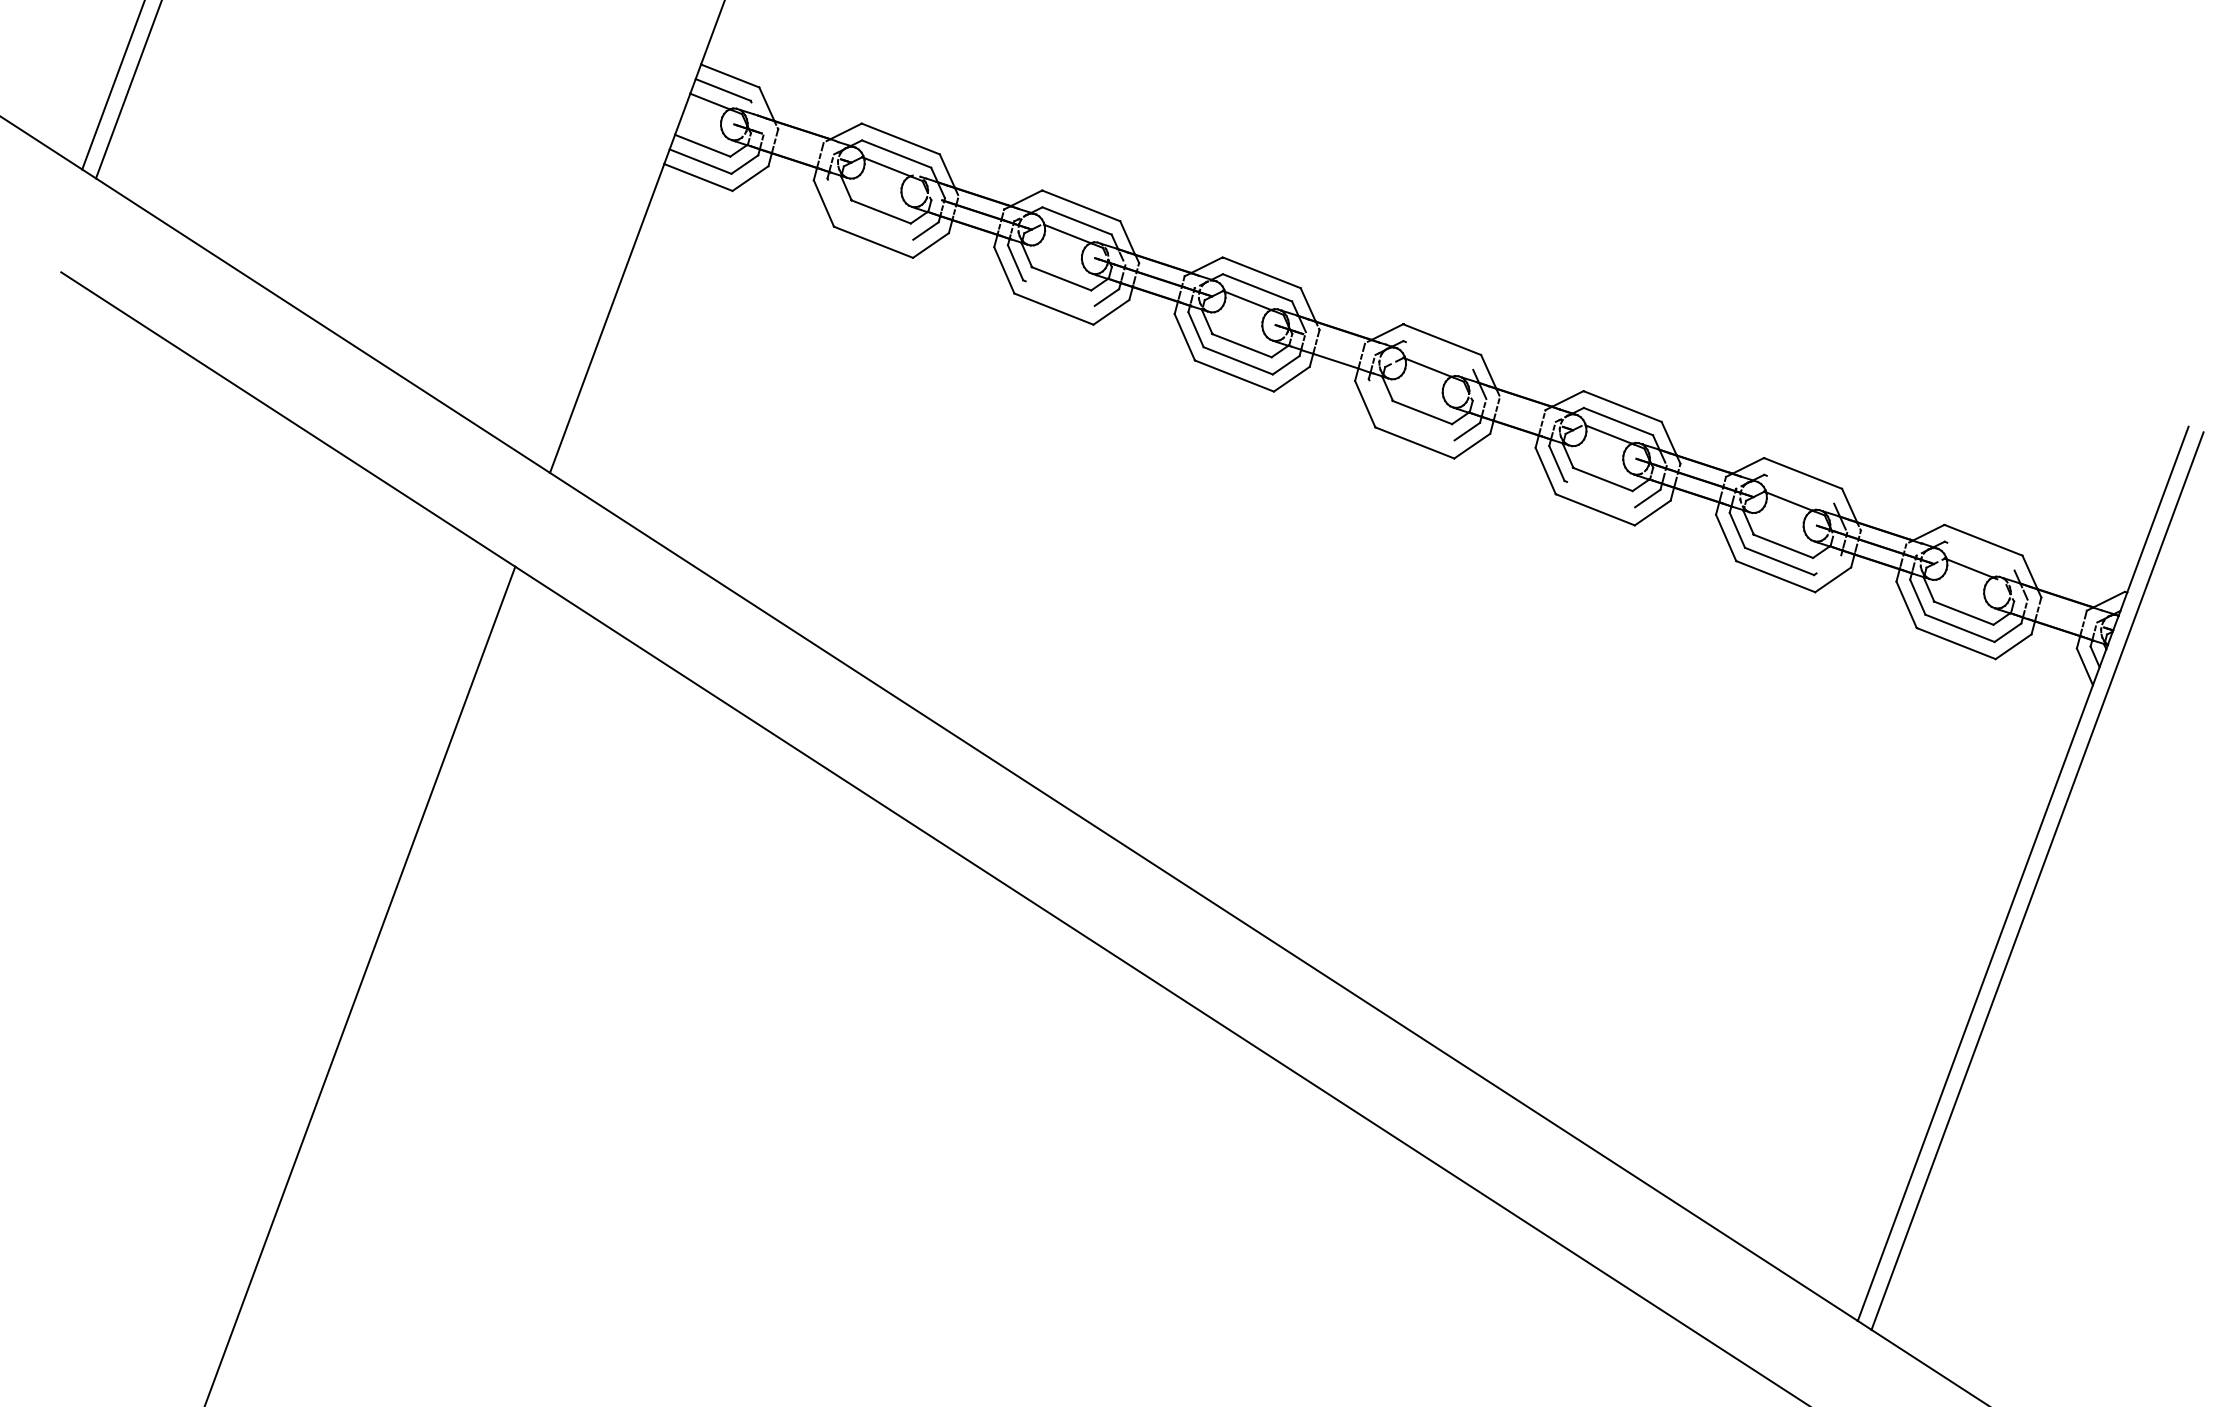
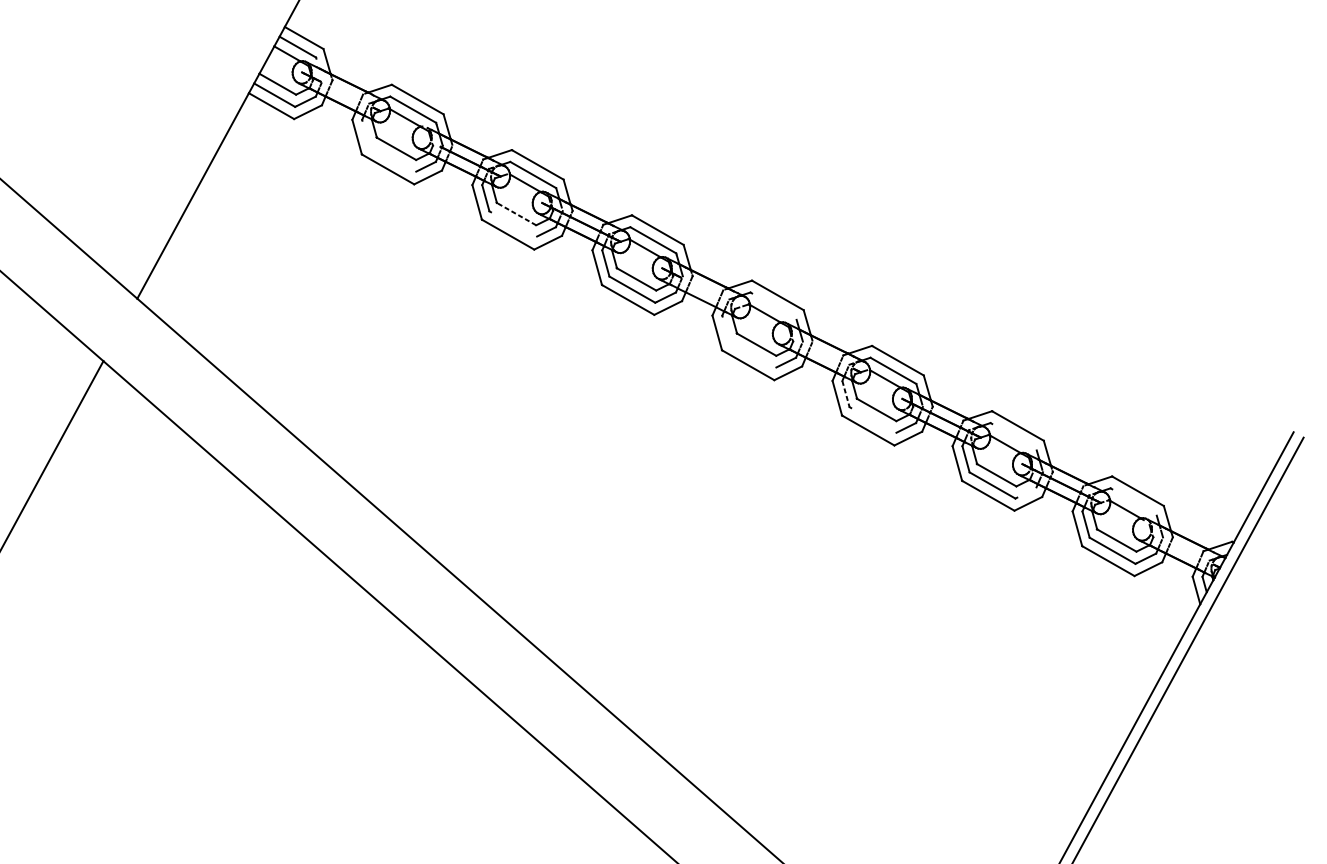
line: (1061, 278) -> (516, 213), solid -> dashed
line: (1557, 463) -> (846, 394), solid -> dashed

